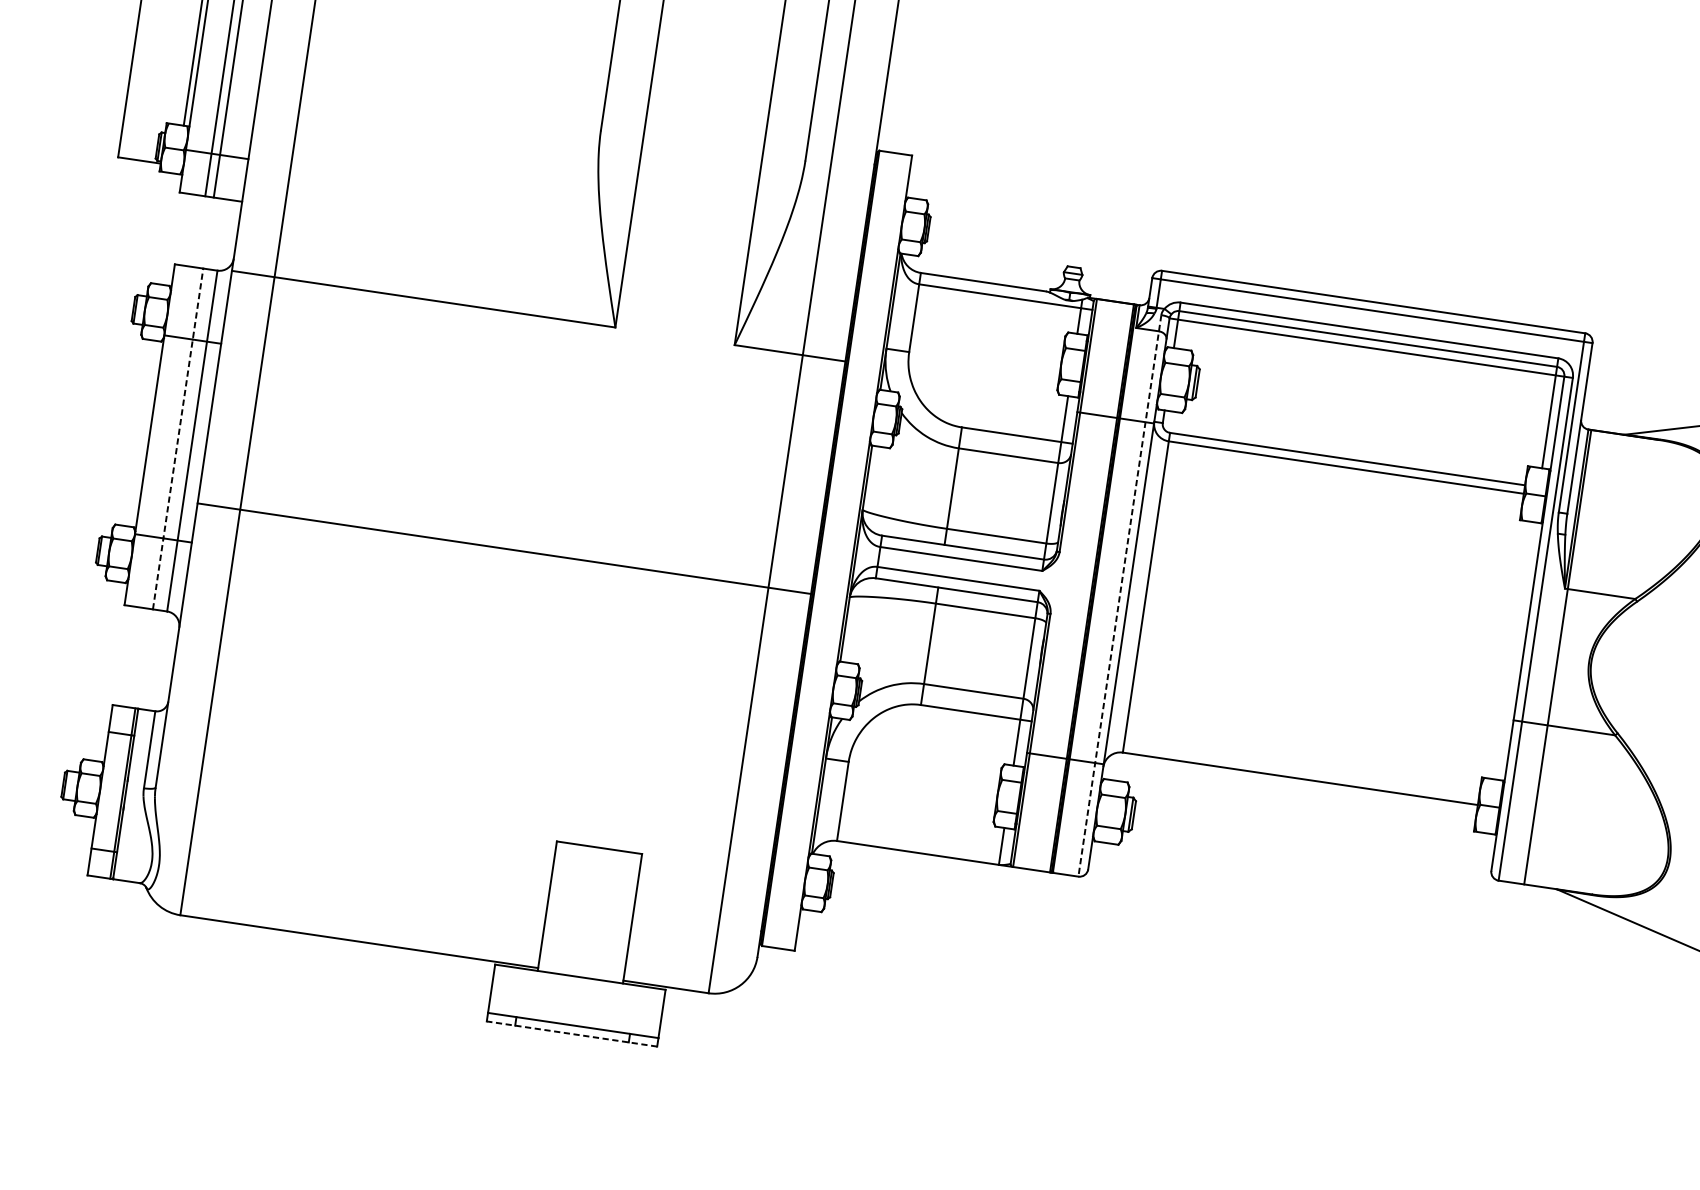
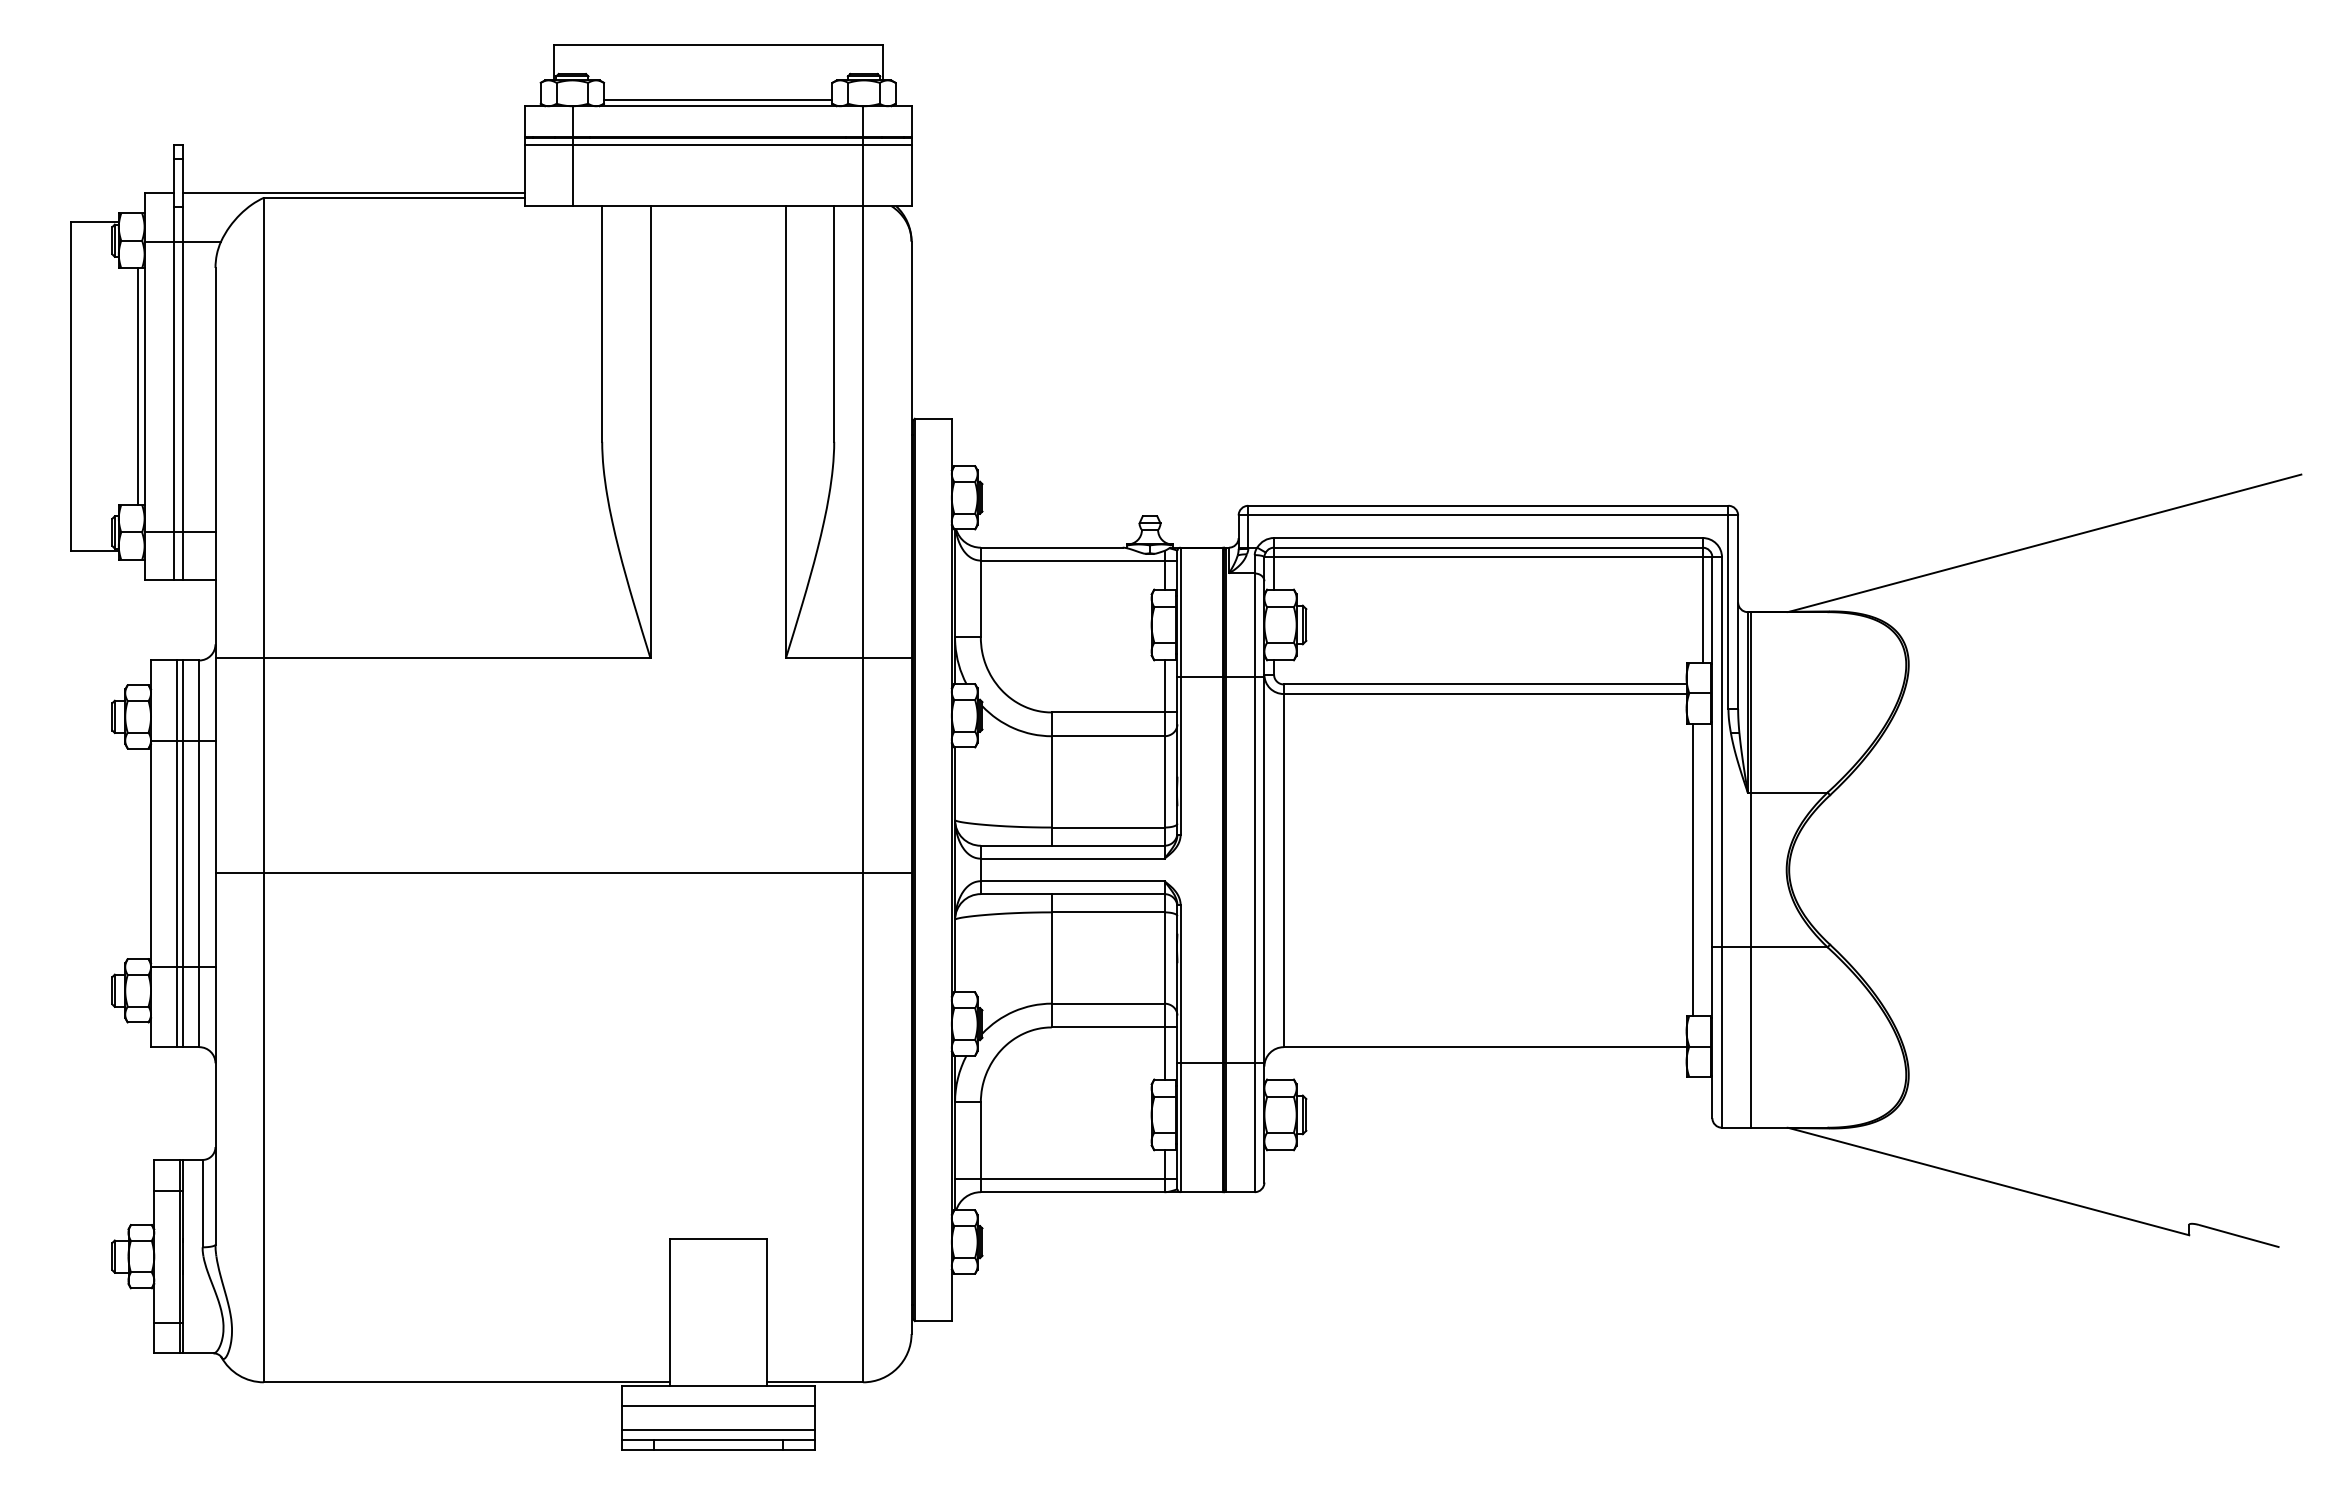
line: (172, 437) -> (176, 853), added
line: (178, 438) -> (183, 853), dashed -> solid
line: (504, 548) -> (563, 873), moved
line: (1119, 595) -> (1254, 873), dashed -> solid
line: (1507, 649) -> (1693, 869), added
line: (914, 840) -> (1066, 1179), added
line: (577, 994) -> (717, 1405), added
line: (574, 1015) -> (717, 1429), added
line: (572, 1033) -> (718, 1449), dashed -> solid

